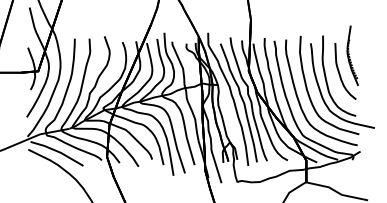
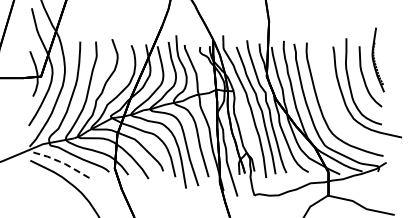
curve: (309, 92) -> (331, 99), removed
line: (57, 151) -> (61, 162), solid -> dashed

